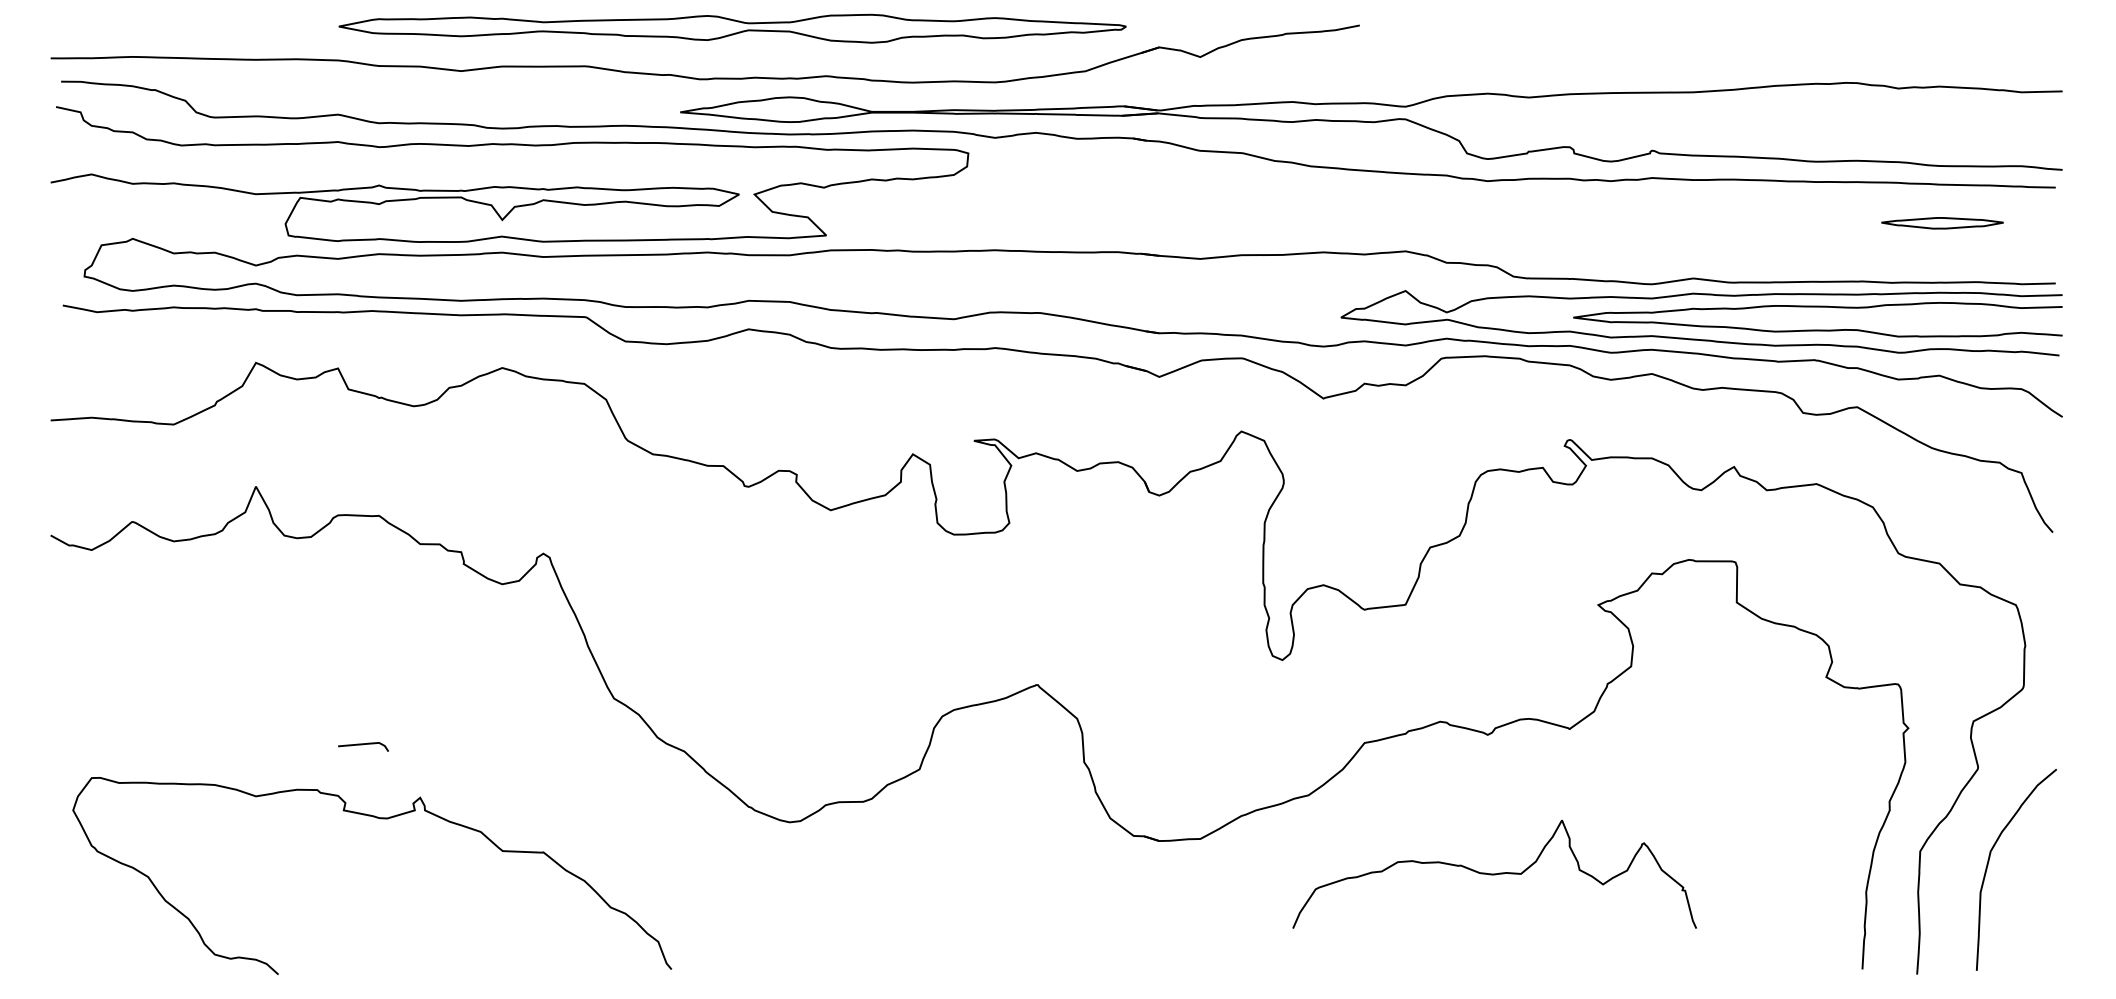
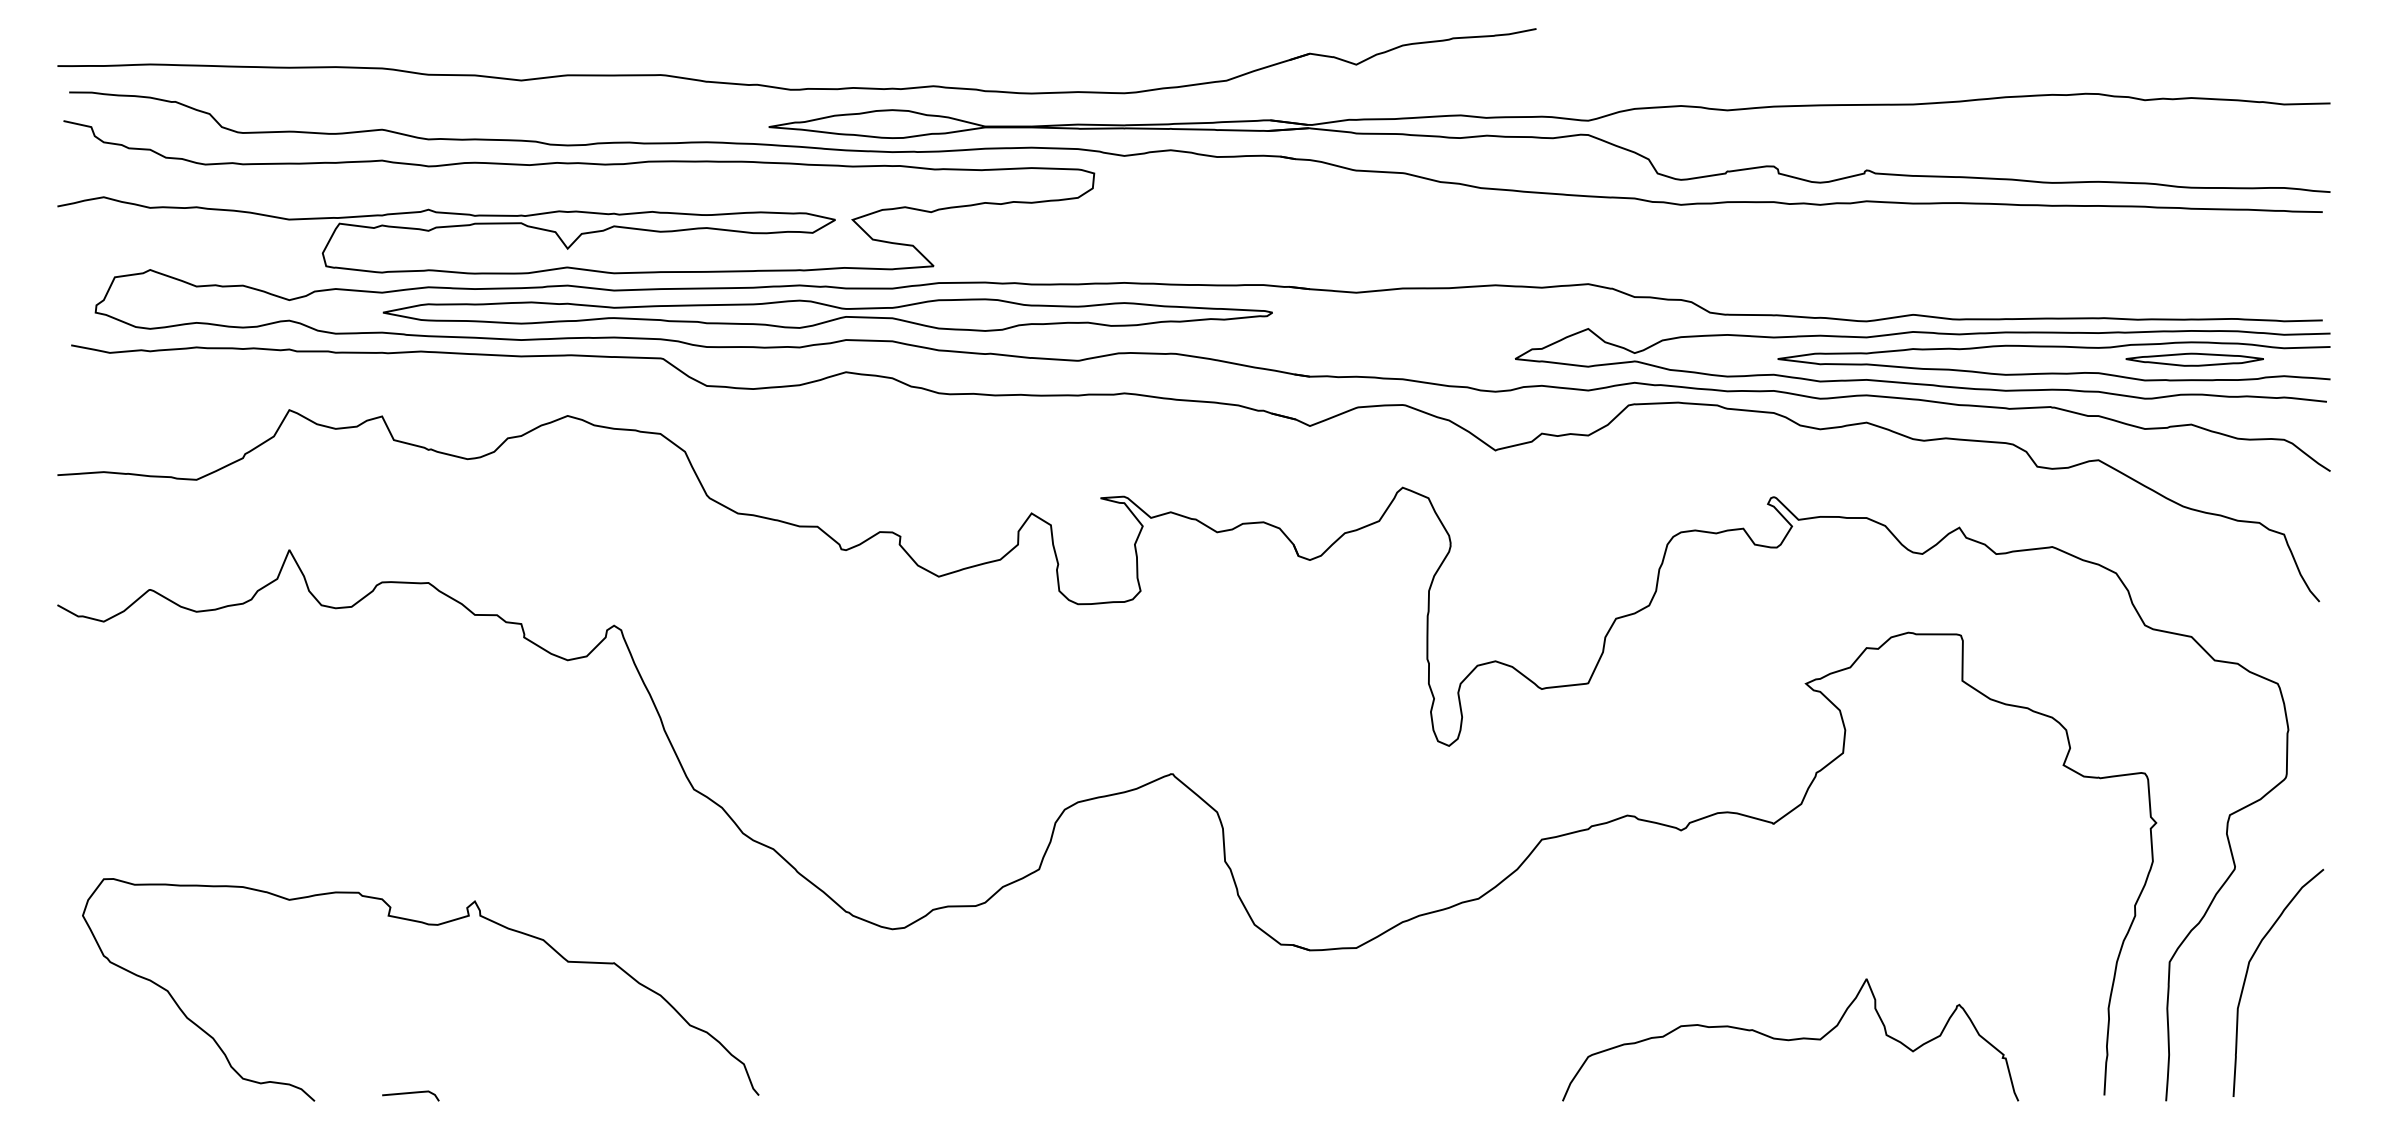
part: (732, 28) -> (827, 314), moved
part: (1942, 223) -> (2194, 360), moved
curve: (363, 745) -> (410, 1094), moved
curve: (1494, 873) -> (1790, 1039), moved

